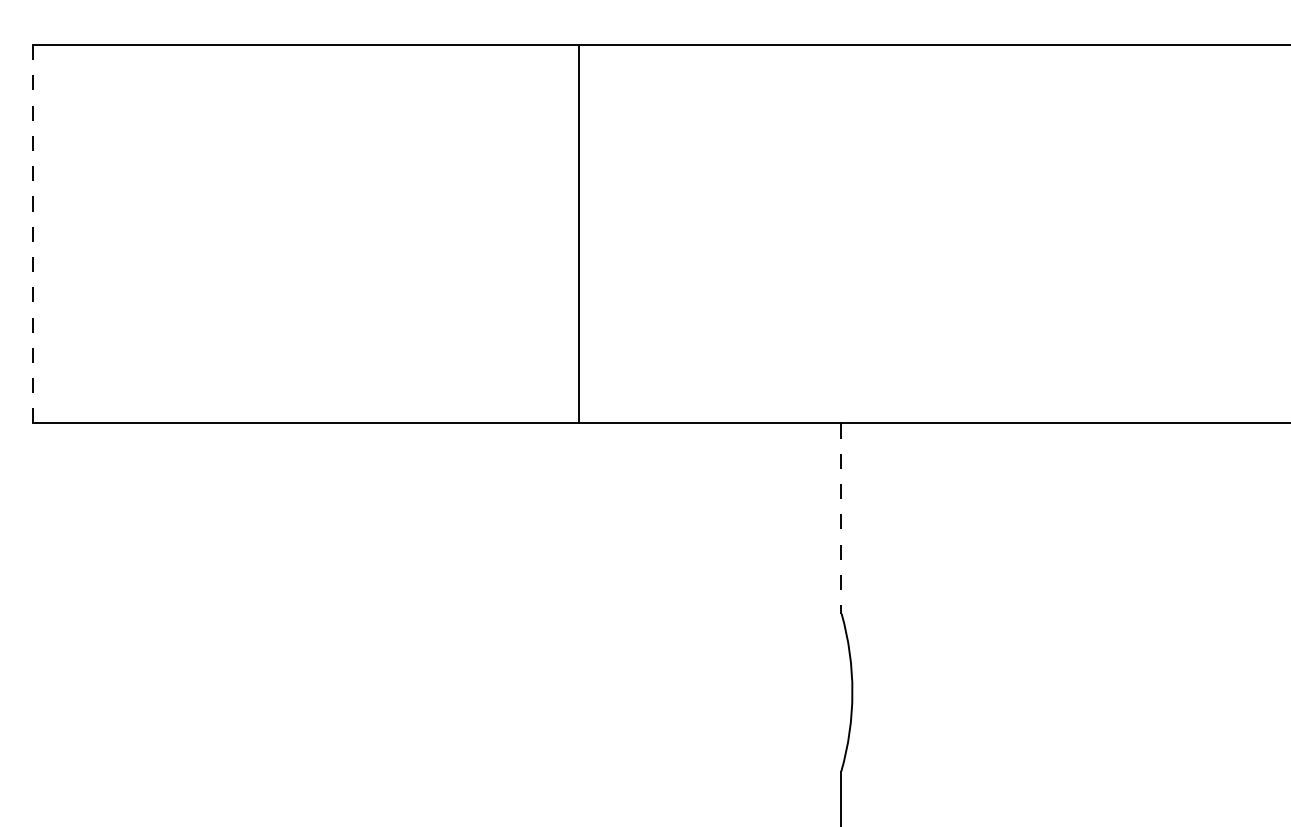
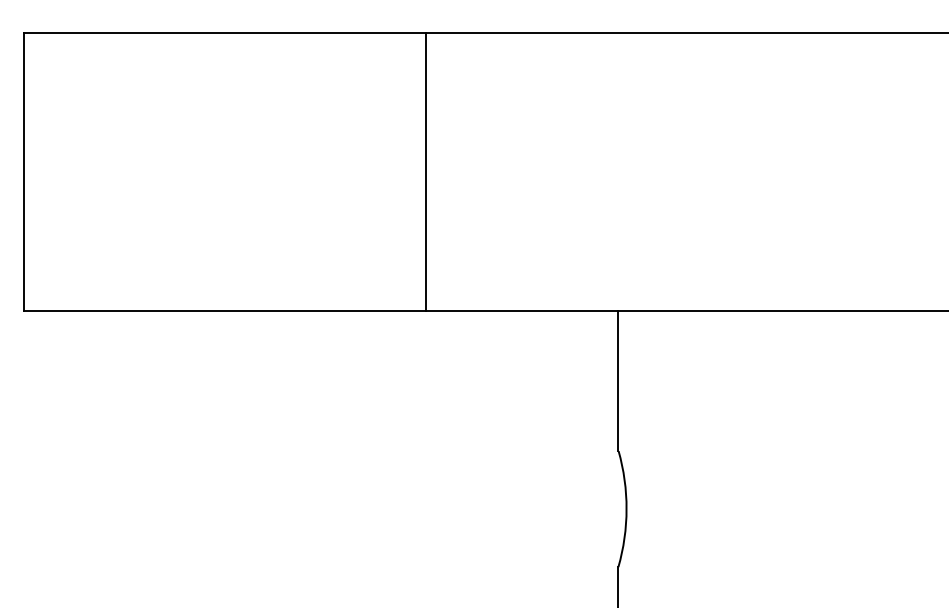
line: (32, 234) -> (23, 172), dashed -> solid
line: (841, 519) -> (618, 381), dashed -> solid

